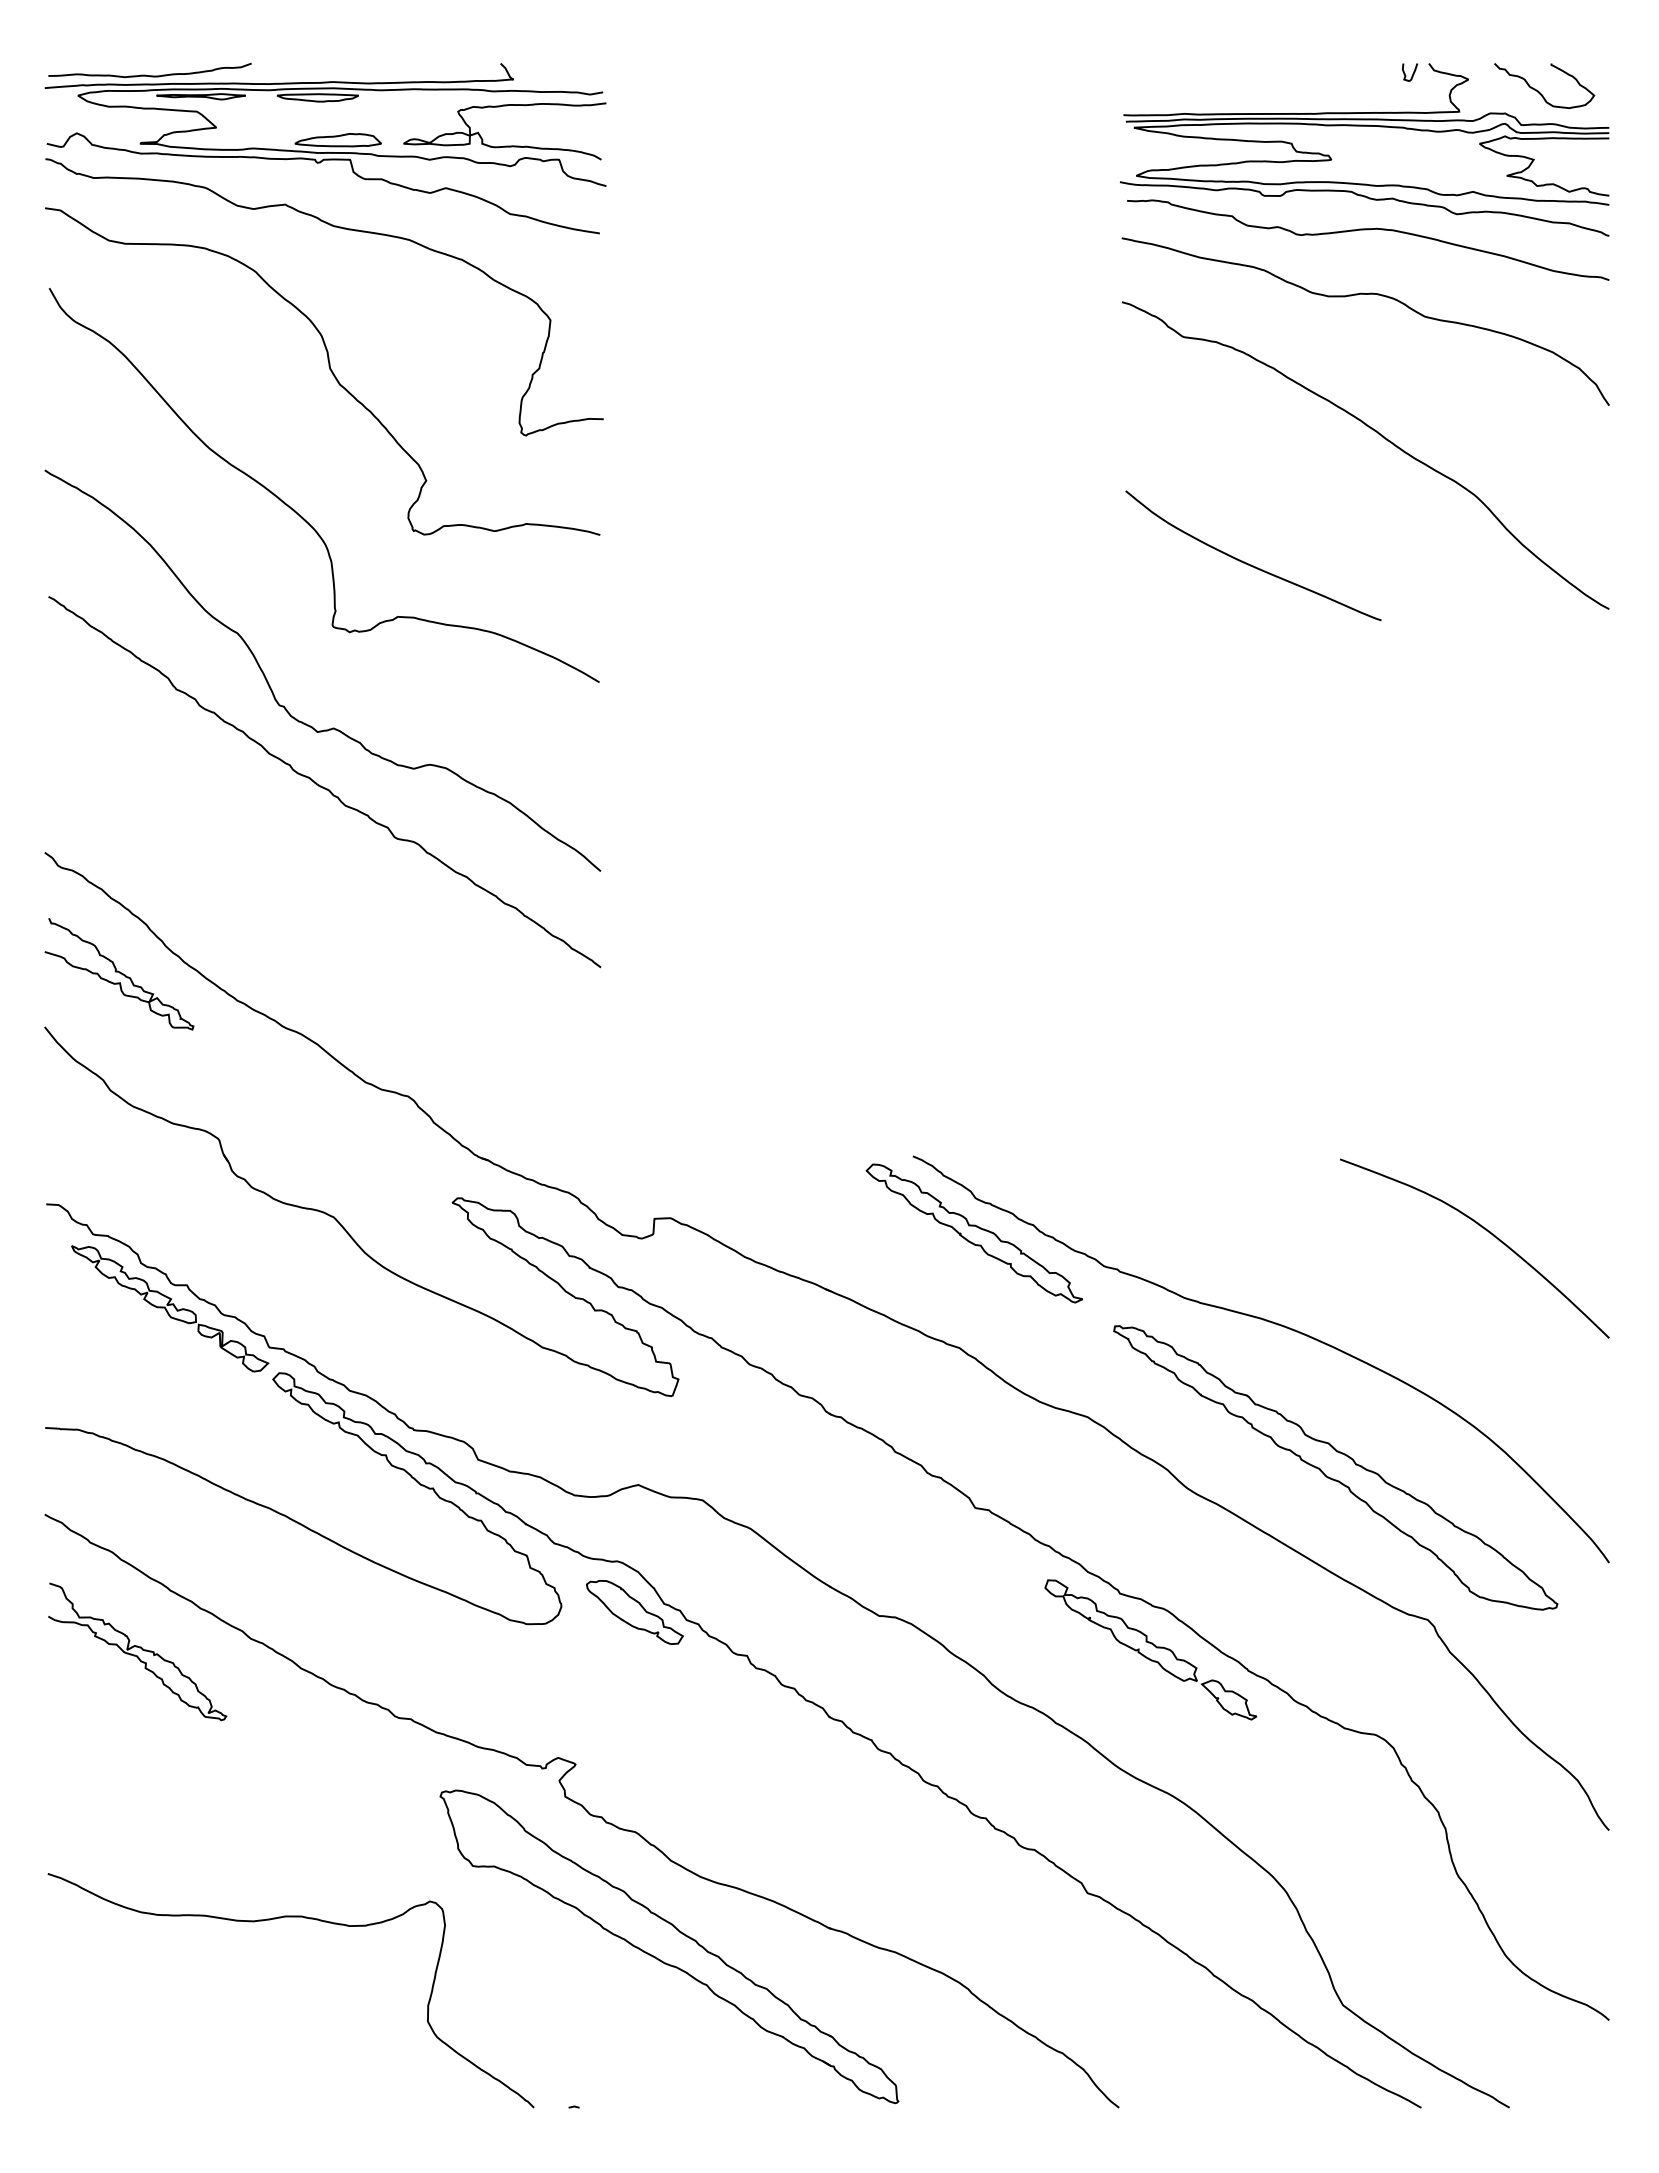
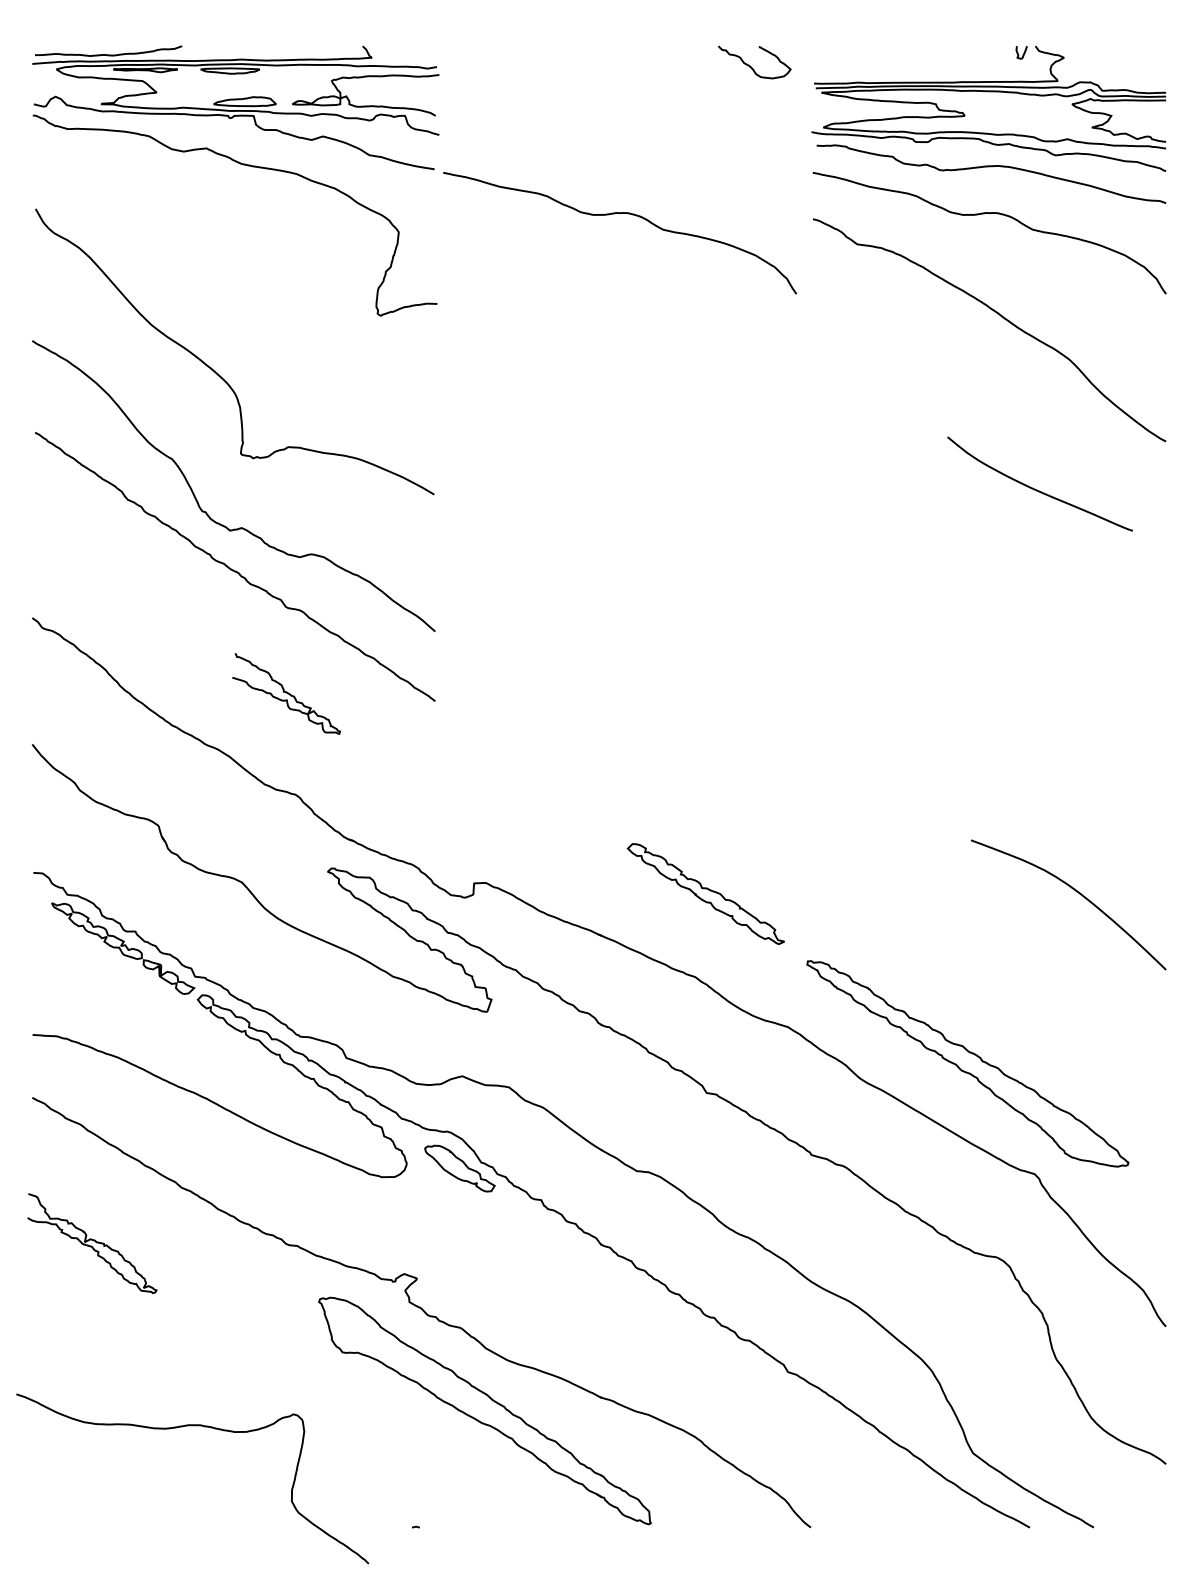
curve: (1539, 91) -> (751, 66), moved
curve: (855, 294) -> (619, 213), added
curve: (329, 369) -> (238, 267), removed
curve: (1249, 563) -> (1037, 489), moved
curve: (119, 973) -> (286, 693), moved
curve: (1271, 1323) -> (921, 959), removed
curve: (139, 1648) -> (93, 1241), moved
part: (1150, 1649) -> (833, 1195), removed
curve: (281, 1918) -> (185, 1426), moved

